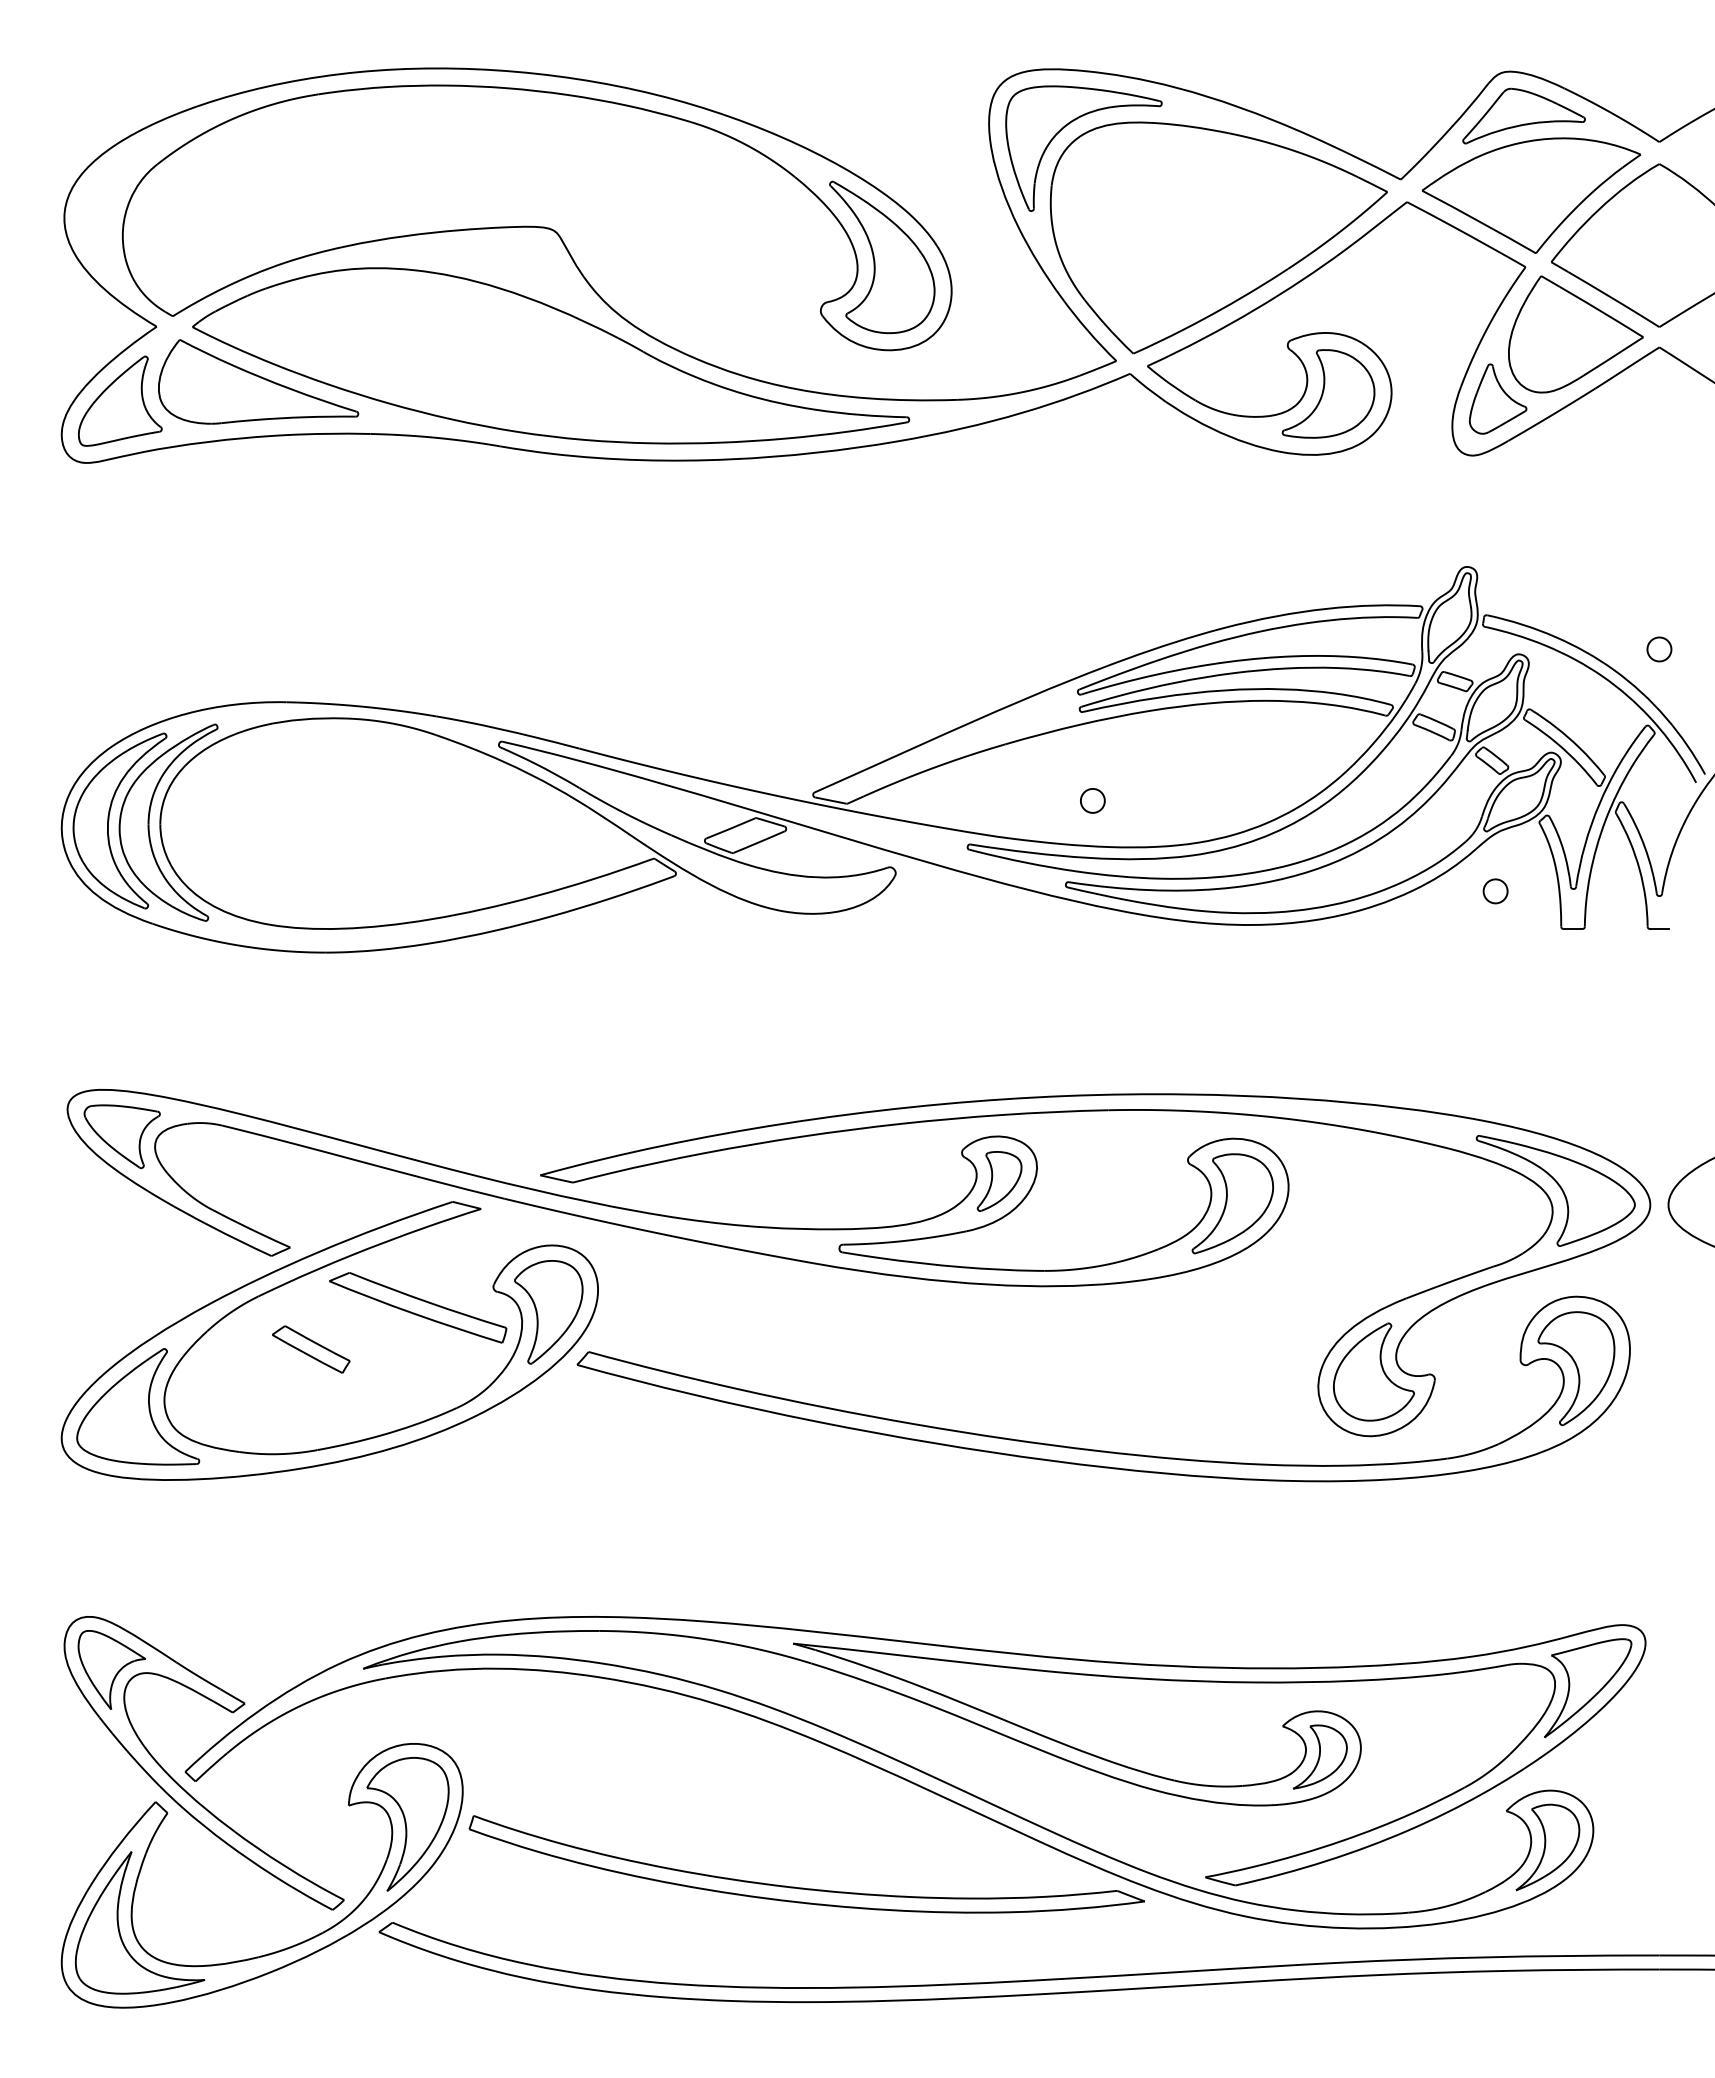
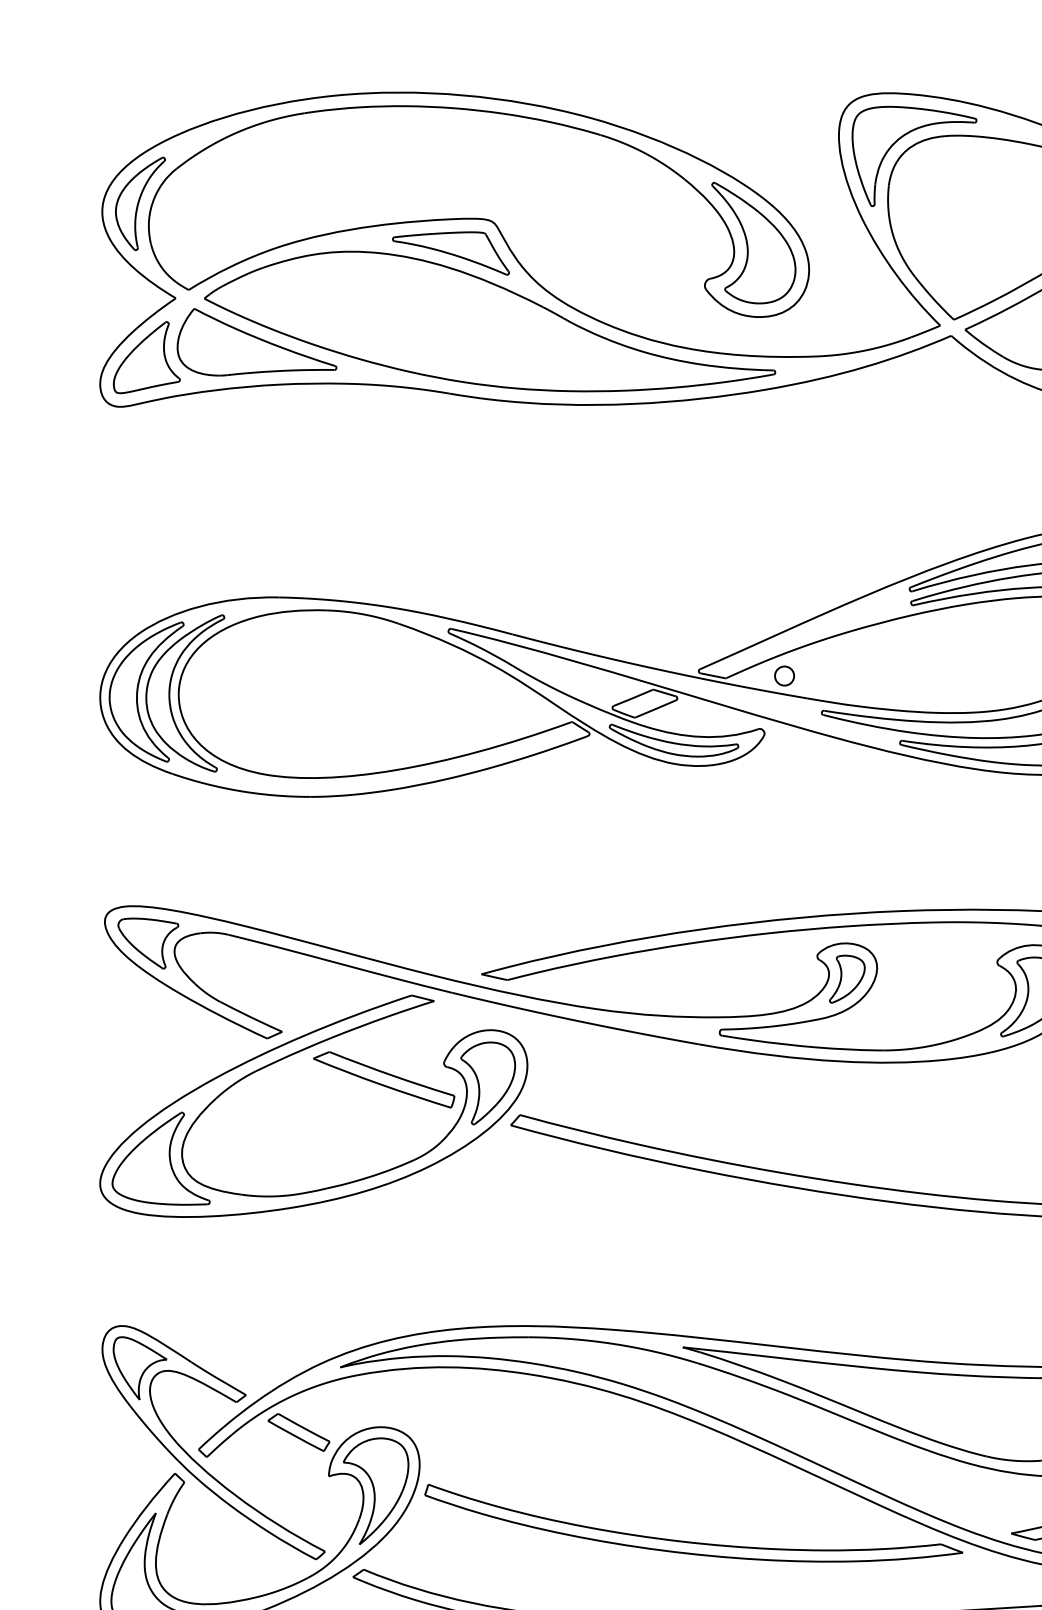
part: (112, 208) -> (140, 204), added
part: (501, 270) -> (450, 253), added
part: (1092, 800) -> (784, 675), moved
part: (781, 881) -> (673, 740), added
part: (311, 1349) -> (299, 1432), moved

